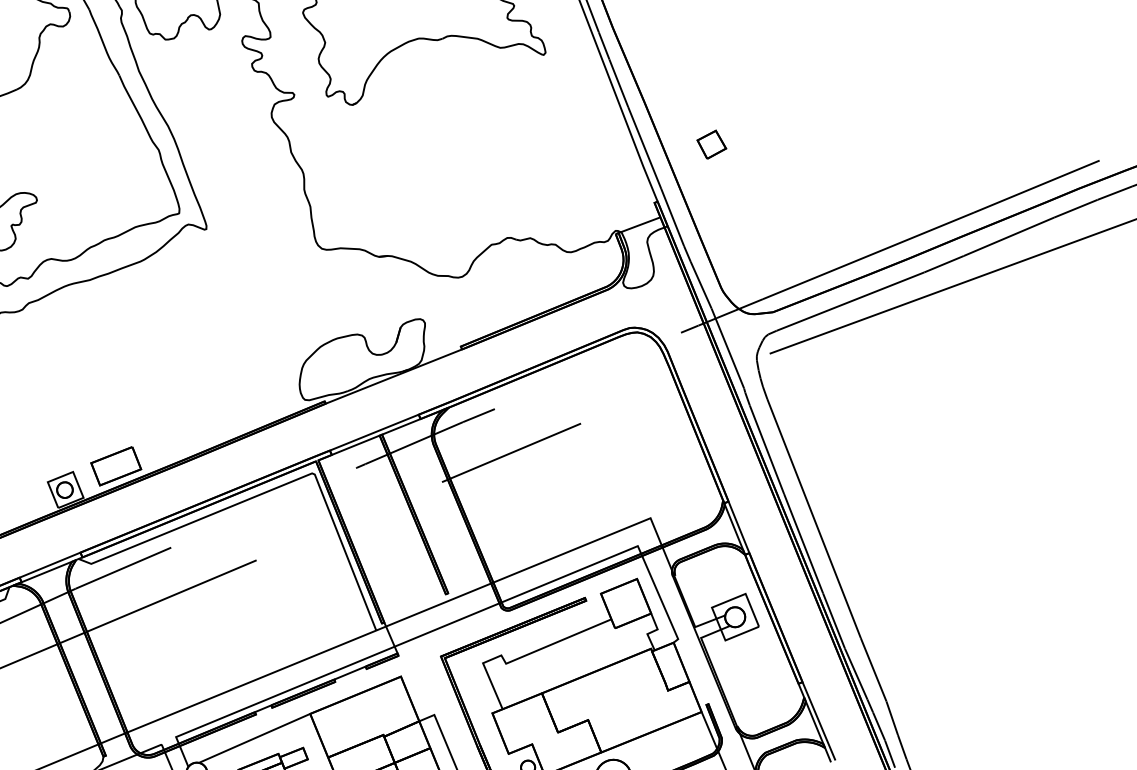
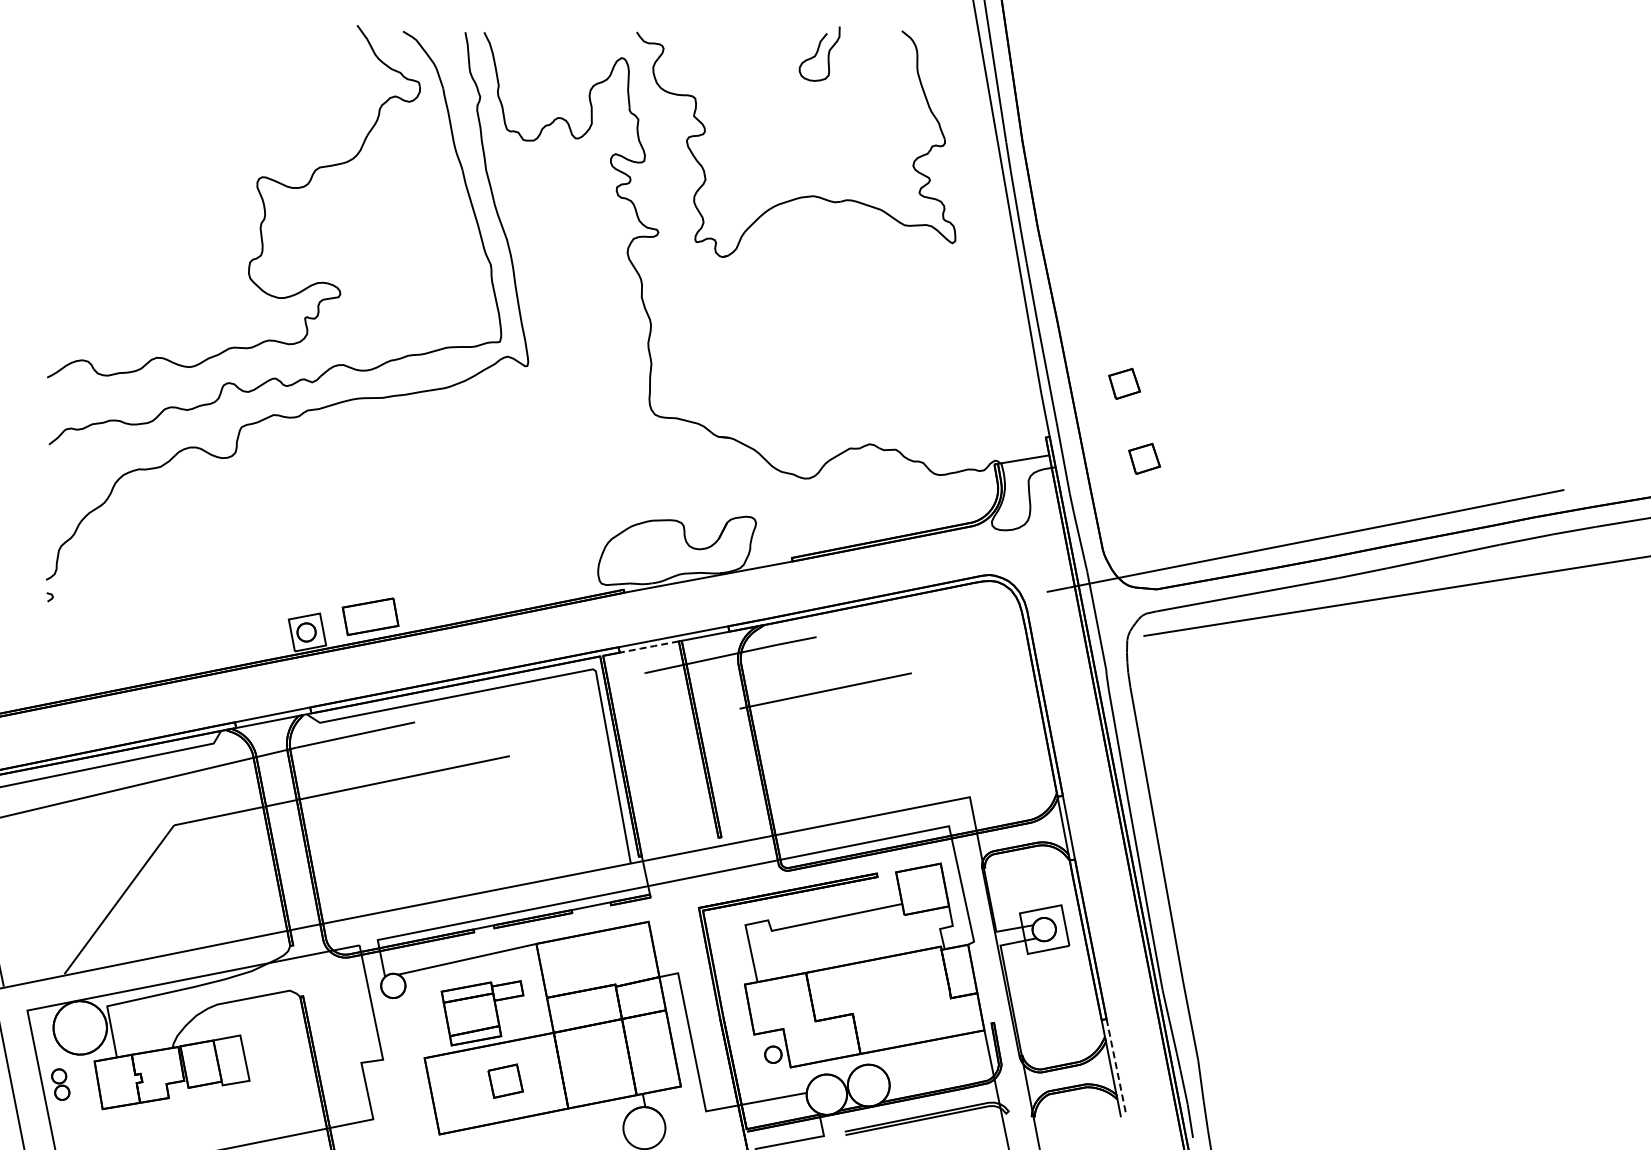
part: (741, 204) -> (1144, 458), added
line: (355, 445) -> (648, 647), solid -> dashed
line: (818, 721) -> (1116, 1067), solid -> dashed

